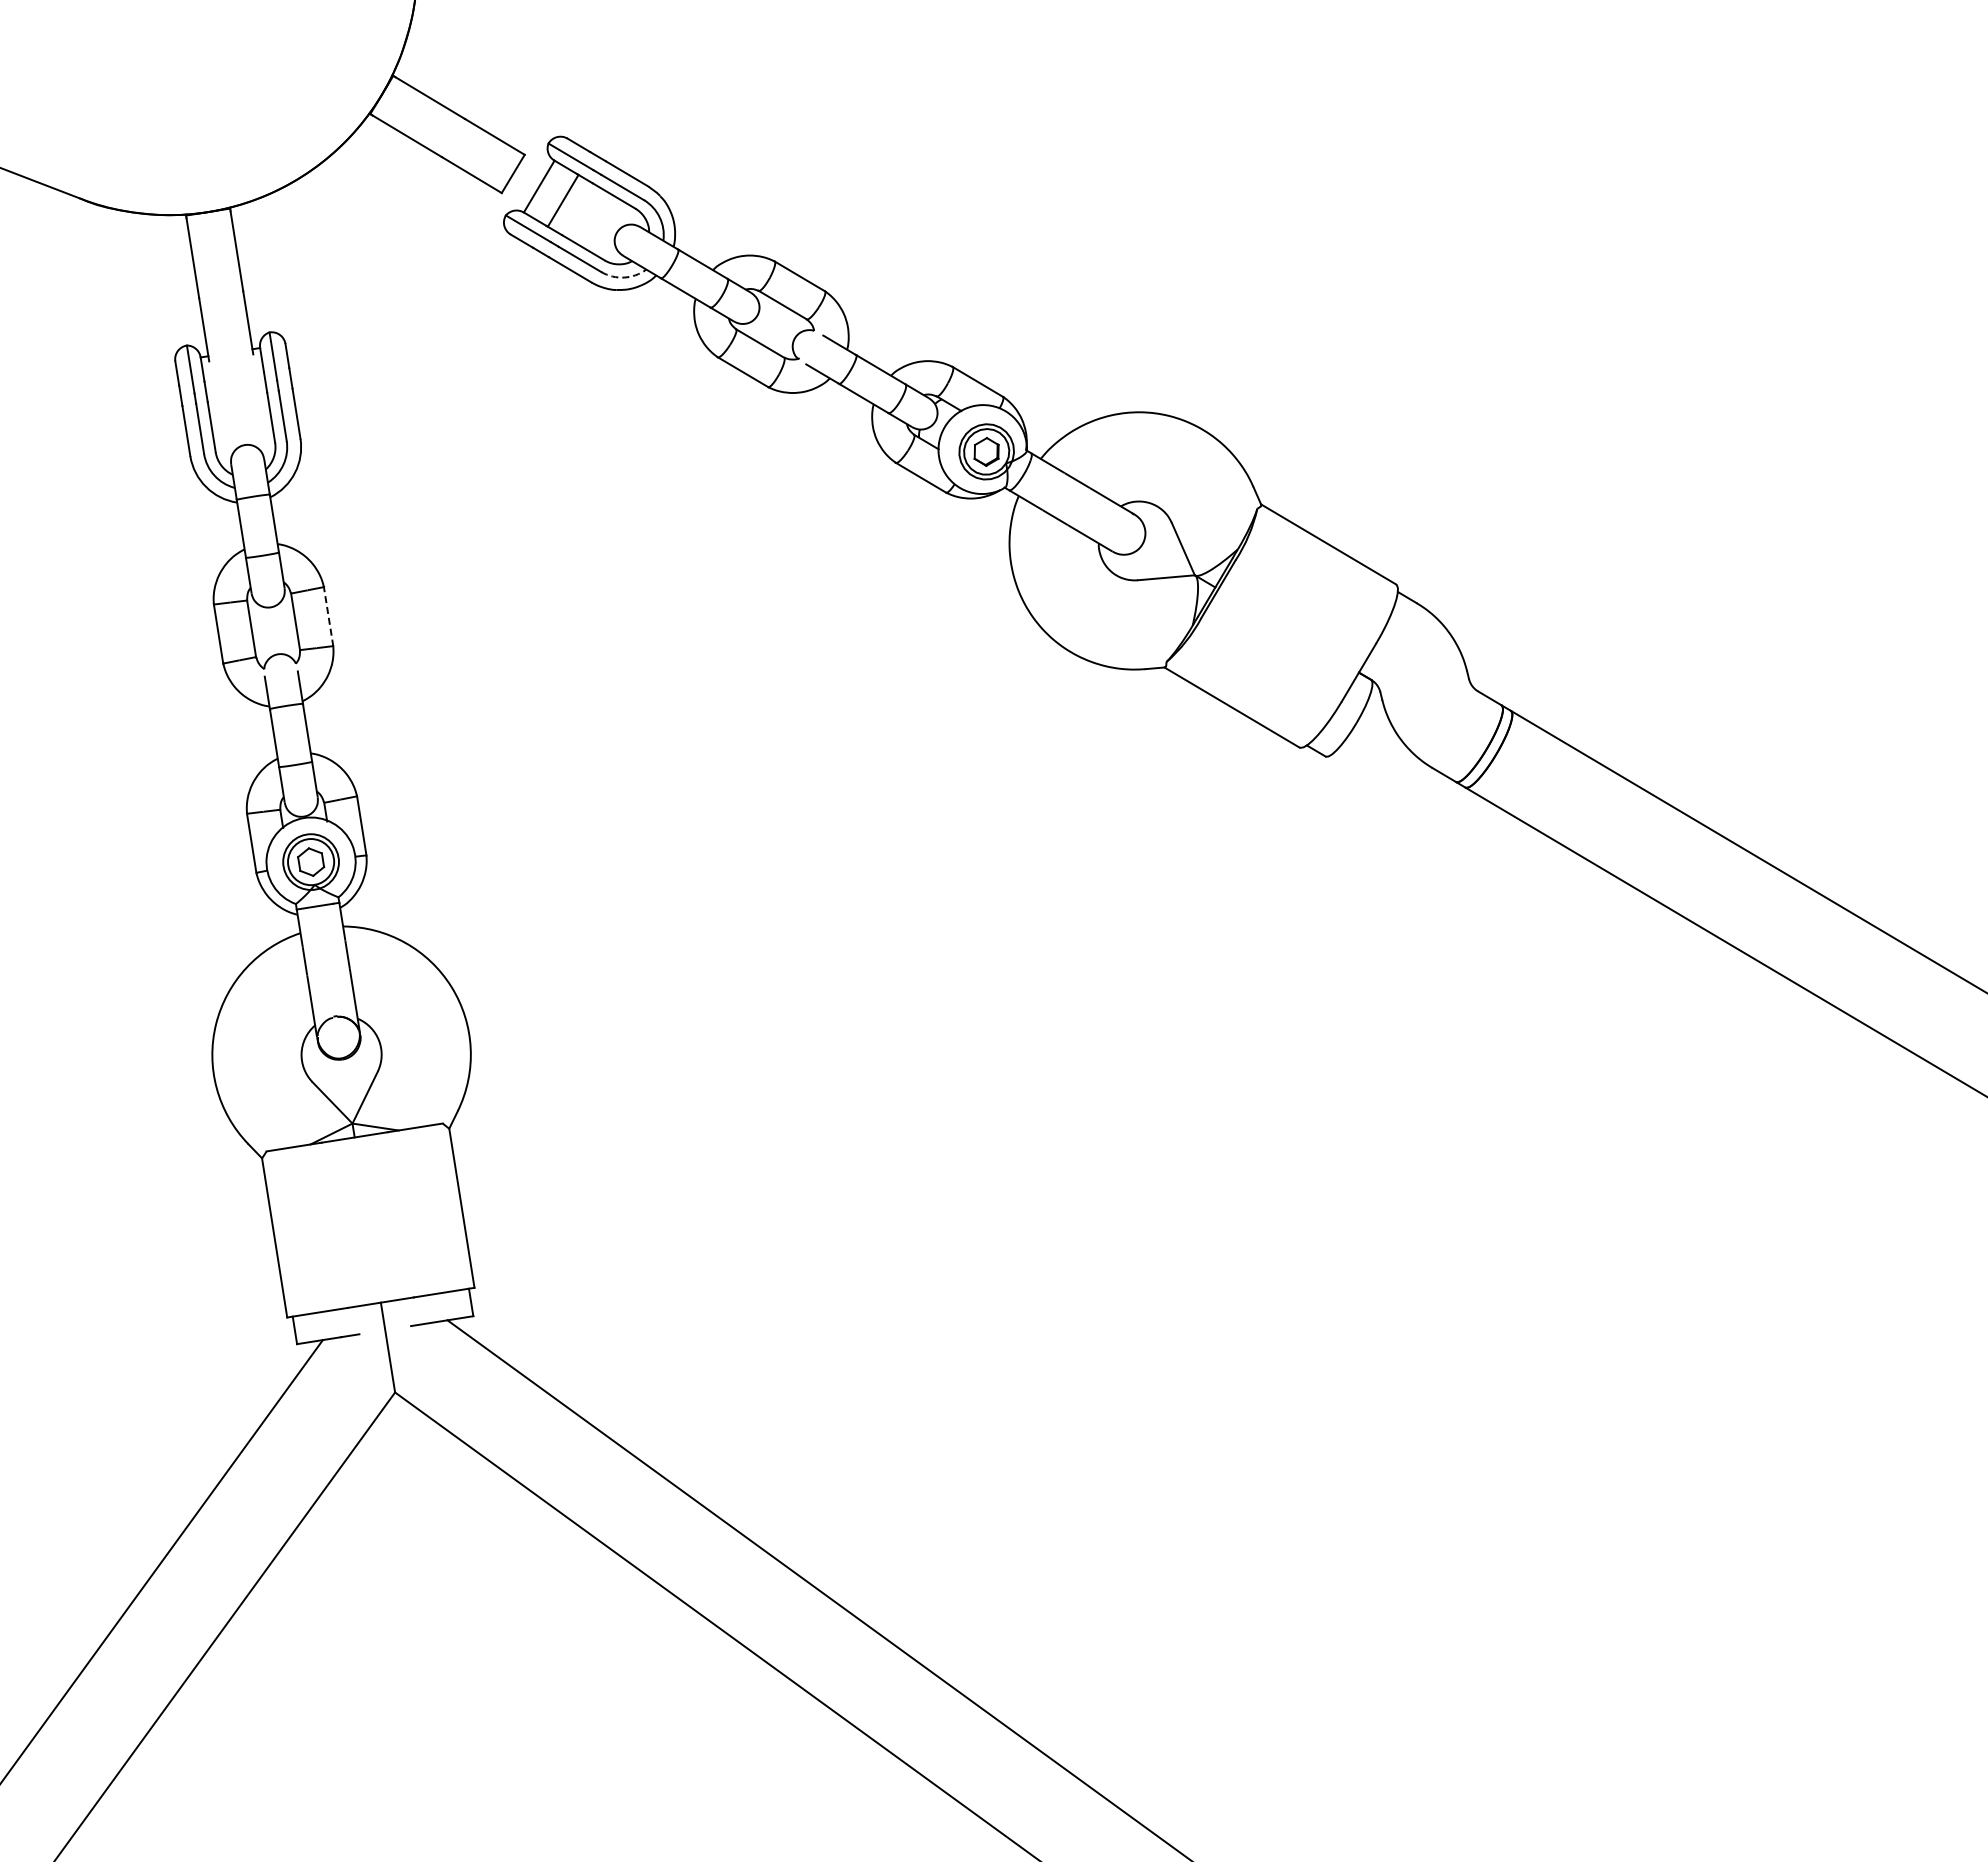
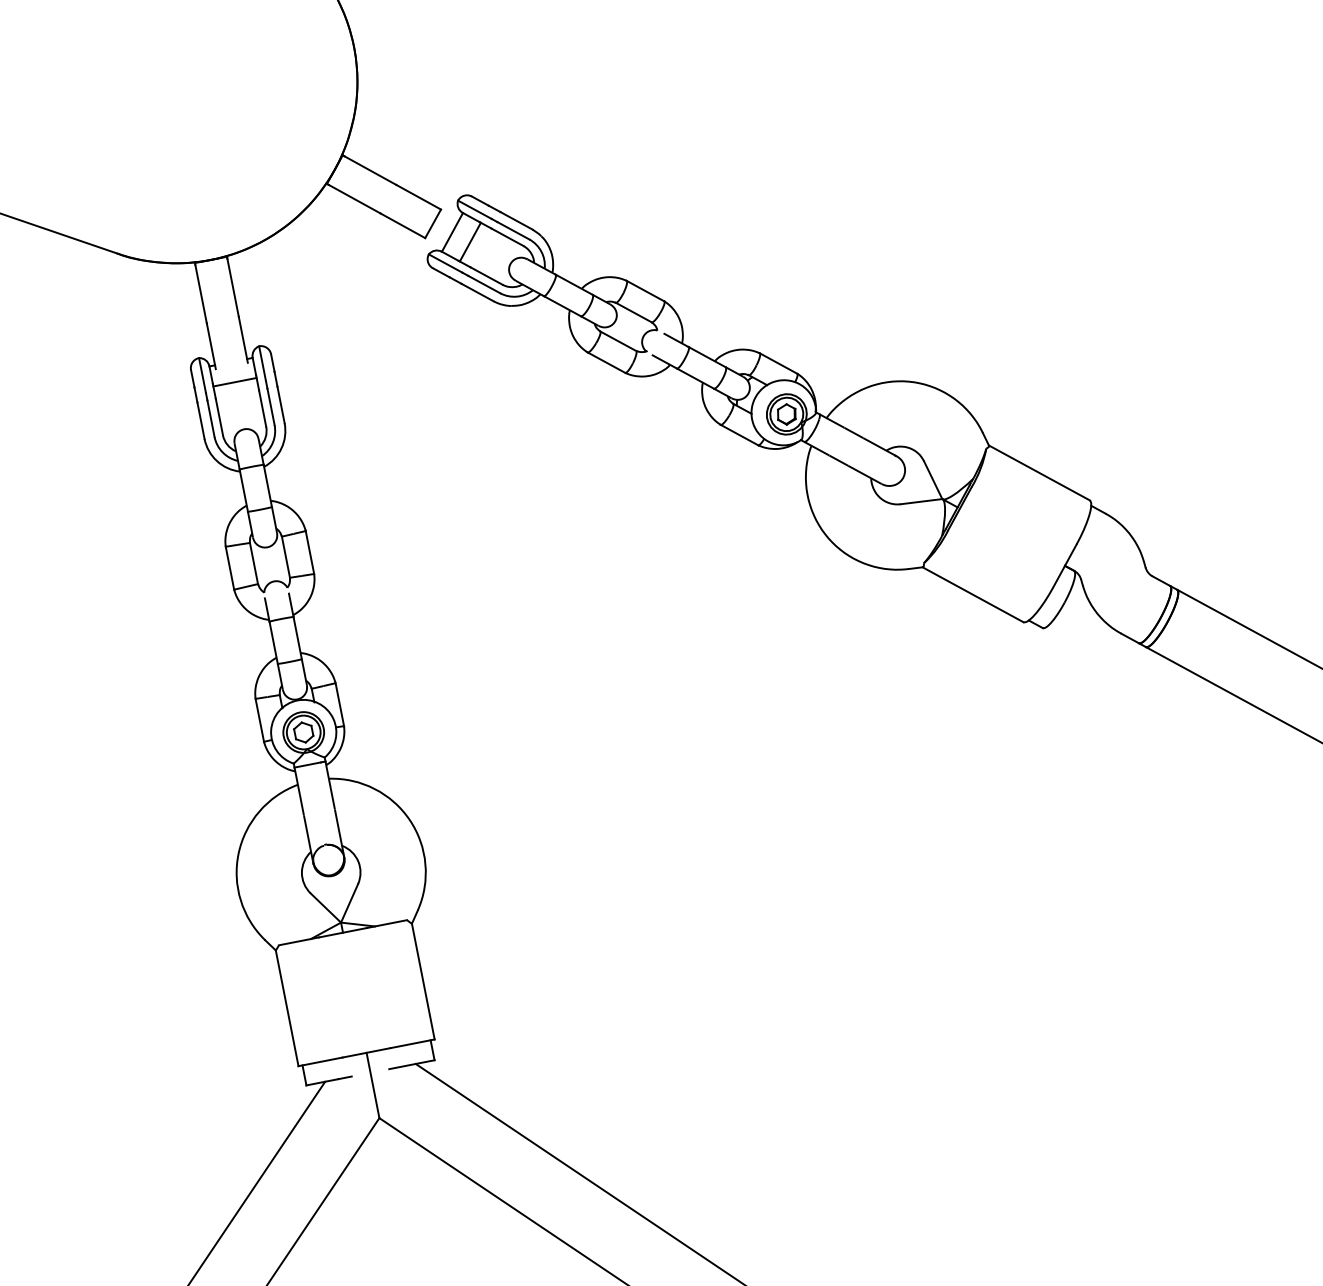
arc: (624, 277) -> (517, 296), dashed -> solid
line: (234, 380) -> (234, 382), added
line: (328, 616) -> (309, 552), dashed -> solid

